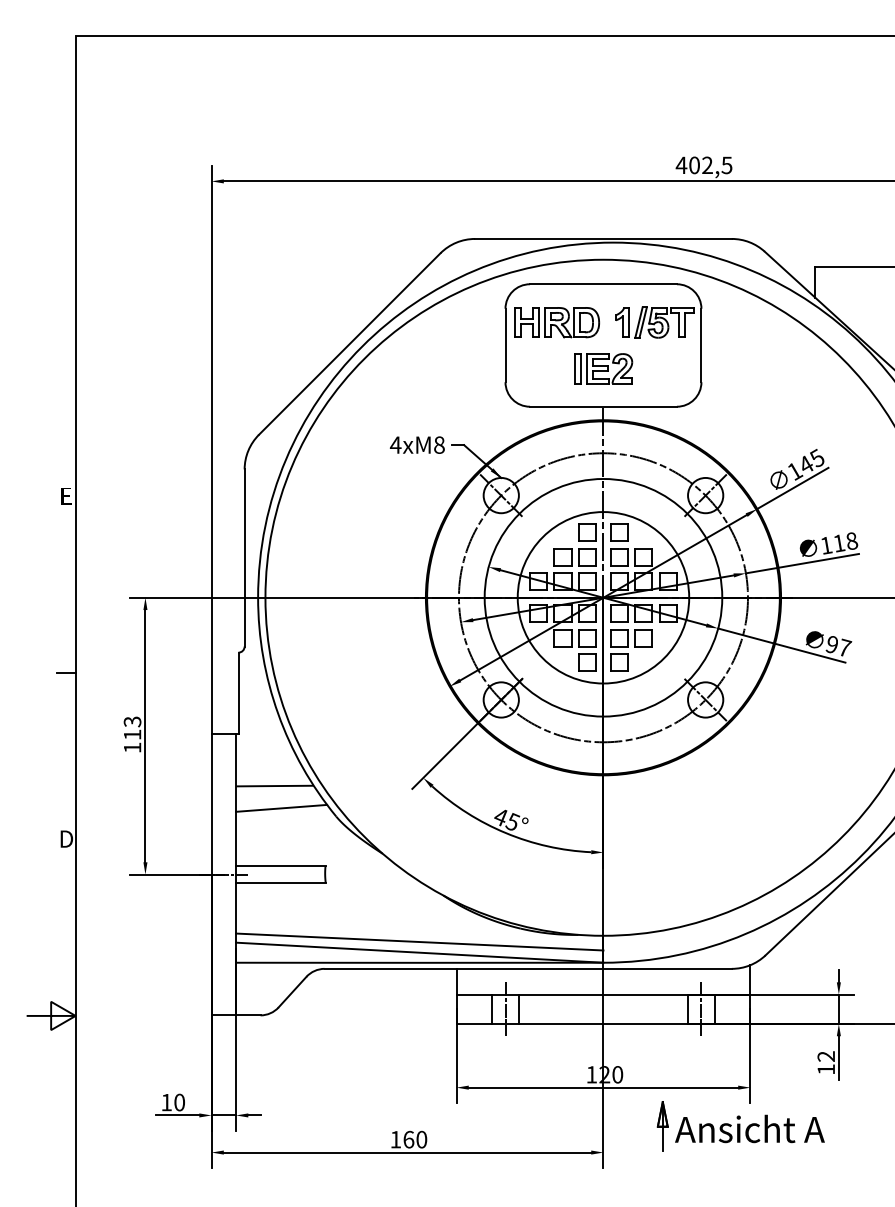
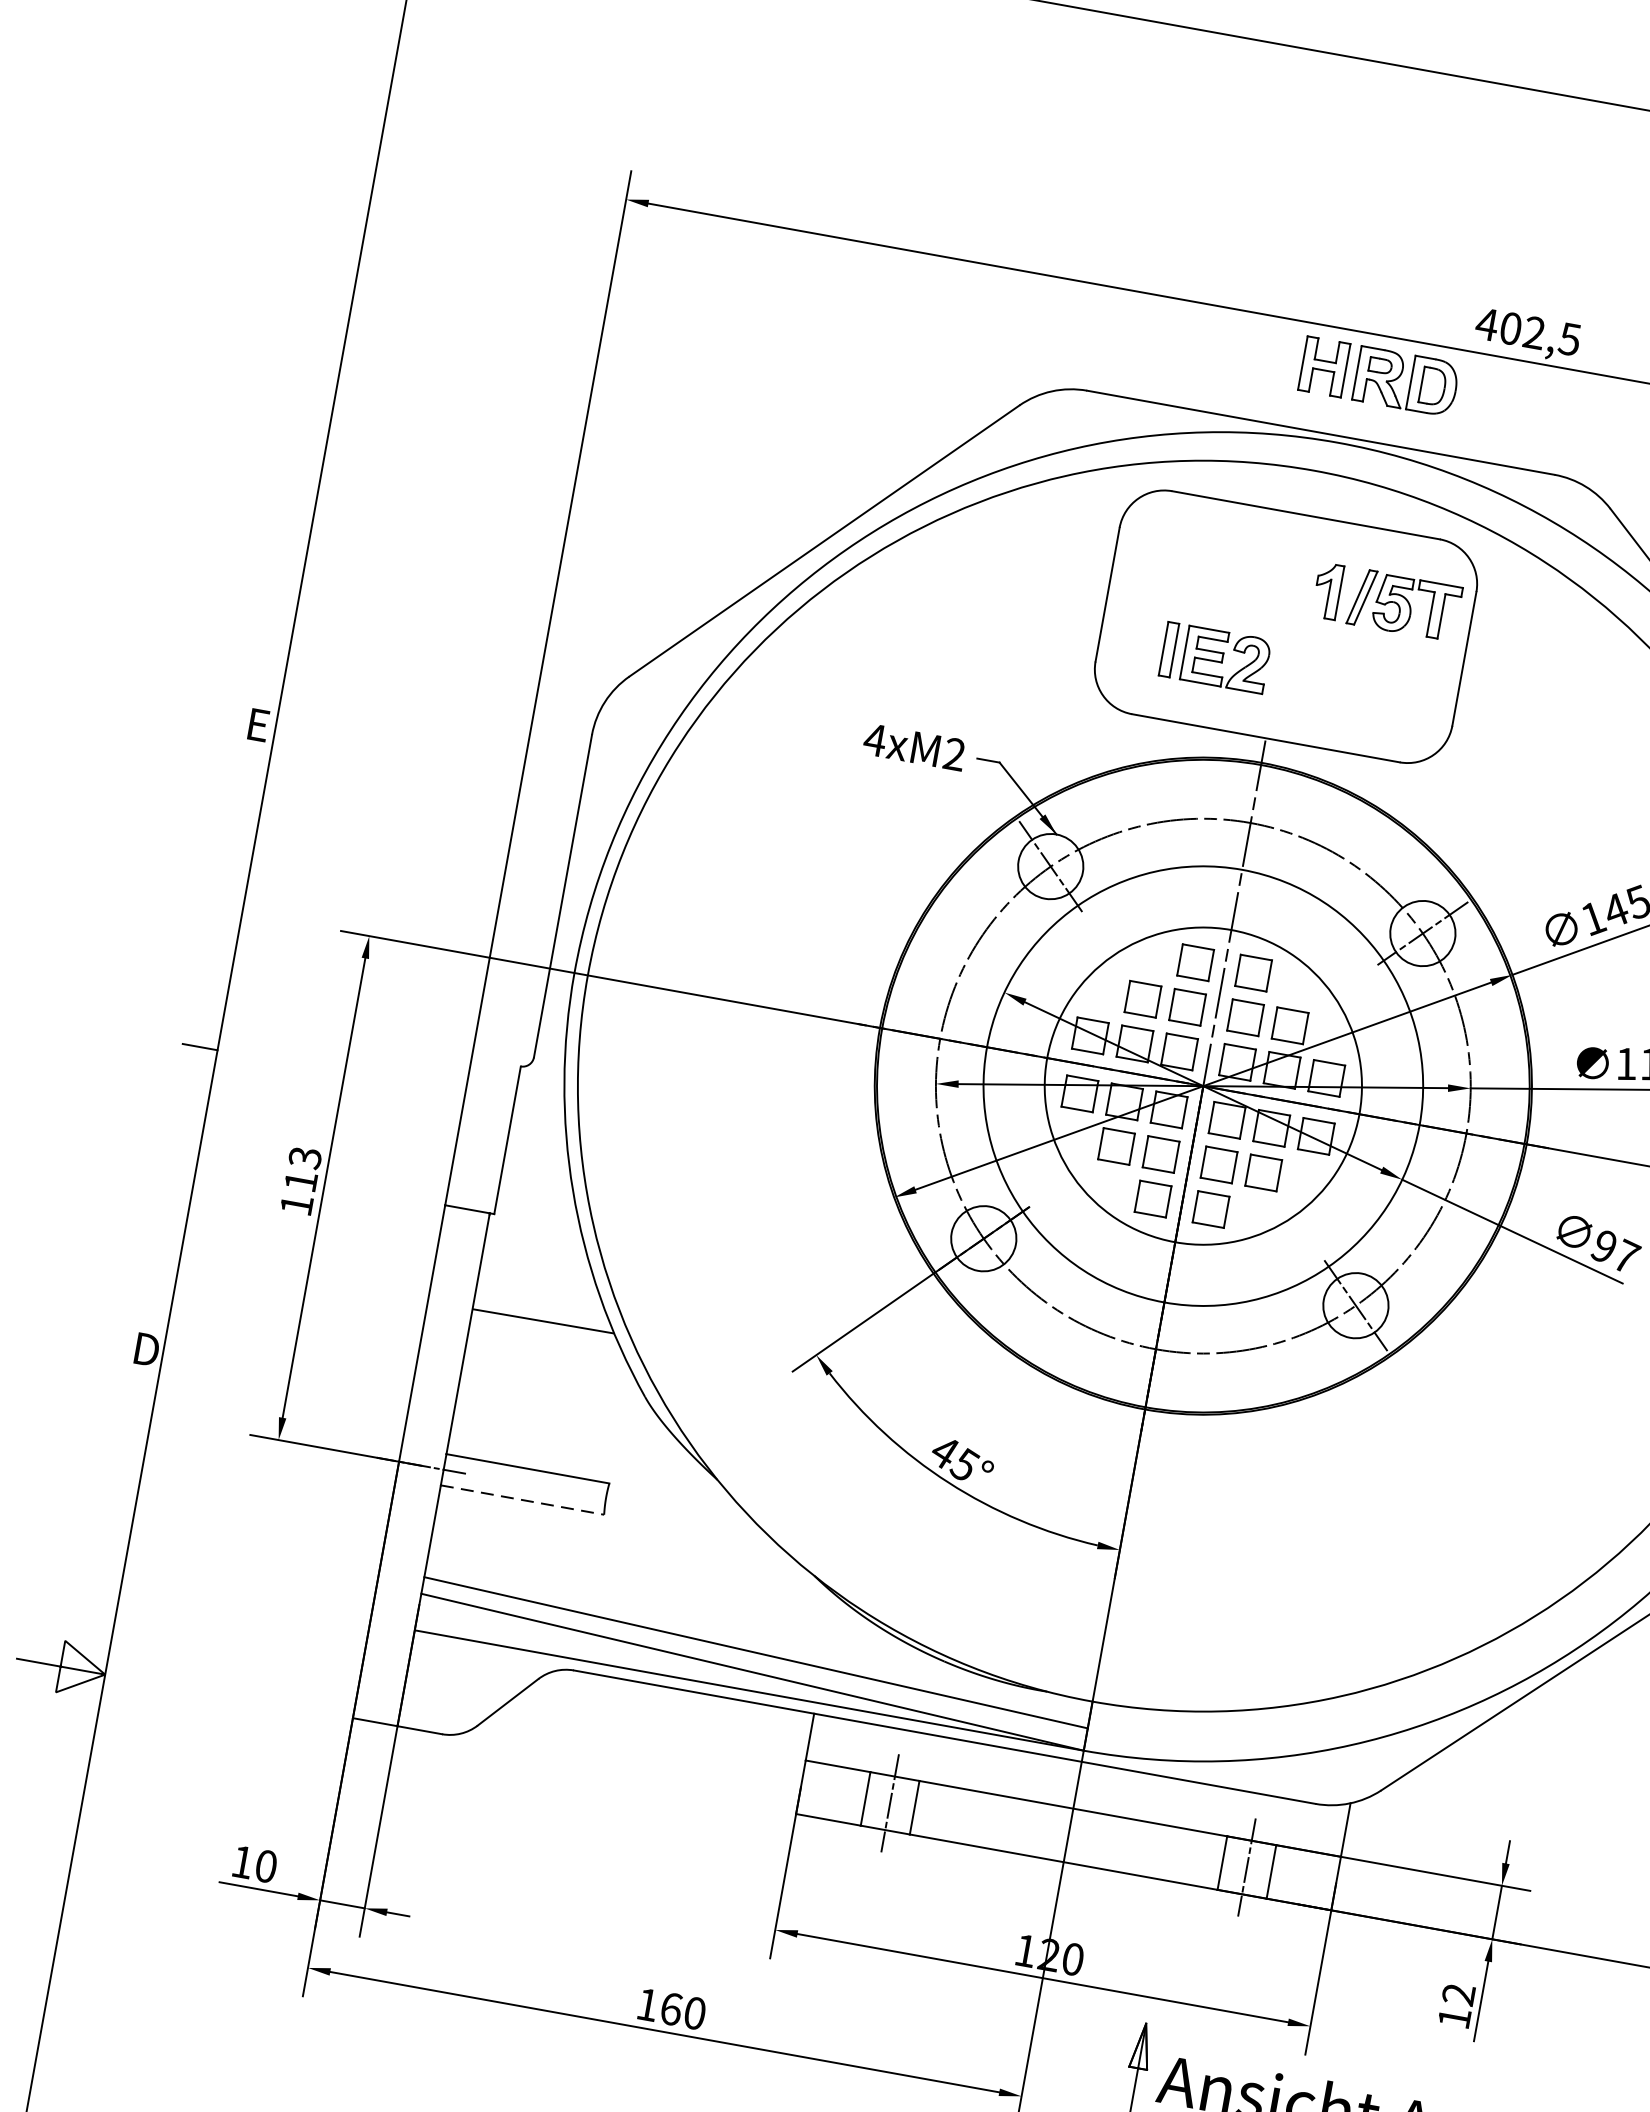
part: (556, 322) -> (1378, 376), moved
part: (603, 368) -> (1214, 657), moved
text: (439, 444) -> (954, 753), 4xM8 -> 4xM2
line: (281, 807) -> (548, 1362), removed
line: (280, 883) -> (521, 1500), solid -> dashed

